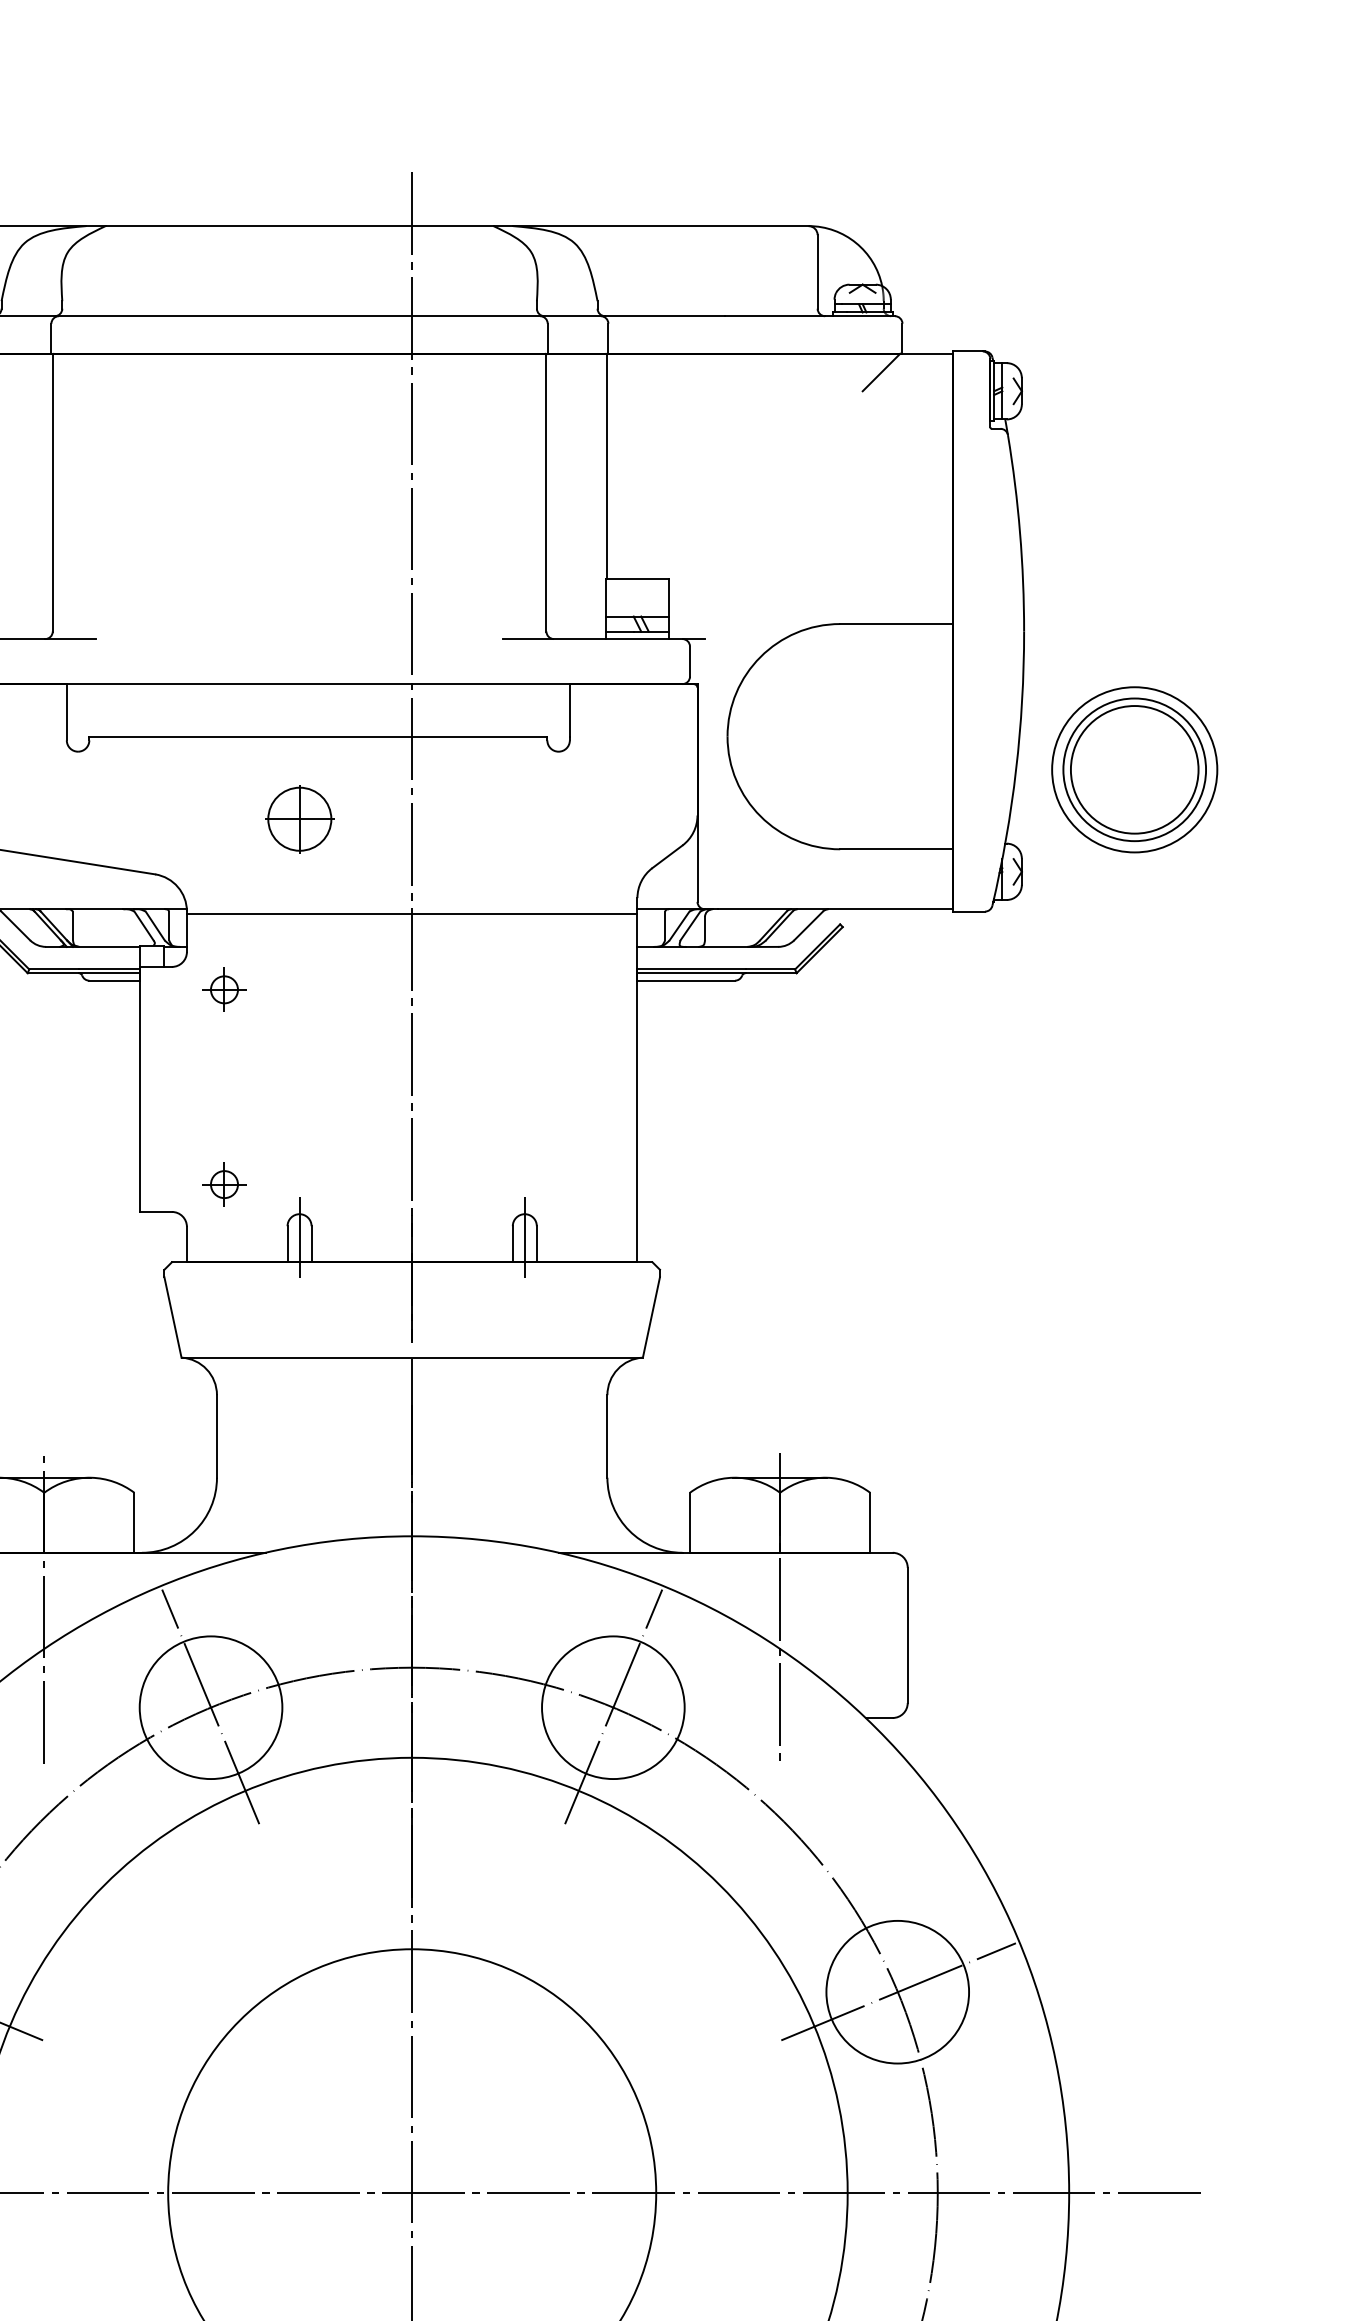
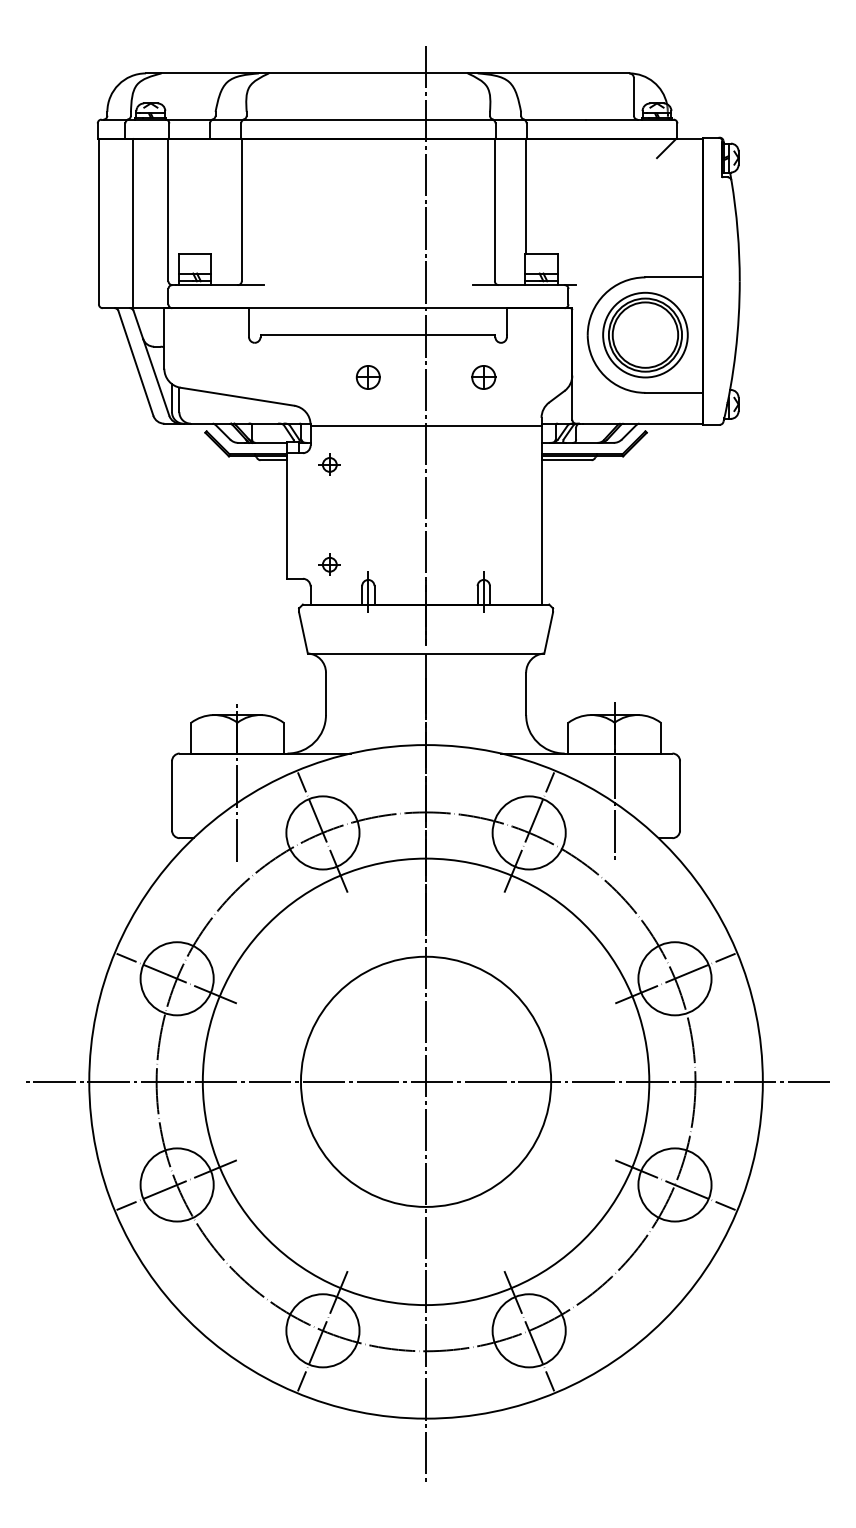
part: (1134, 768) -> (645, 334), moved
part: (297, 819) -> (367, 377), size x0.71
part: (524, 819) -> (483, 377), added

